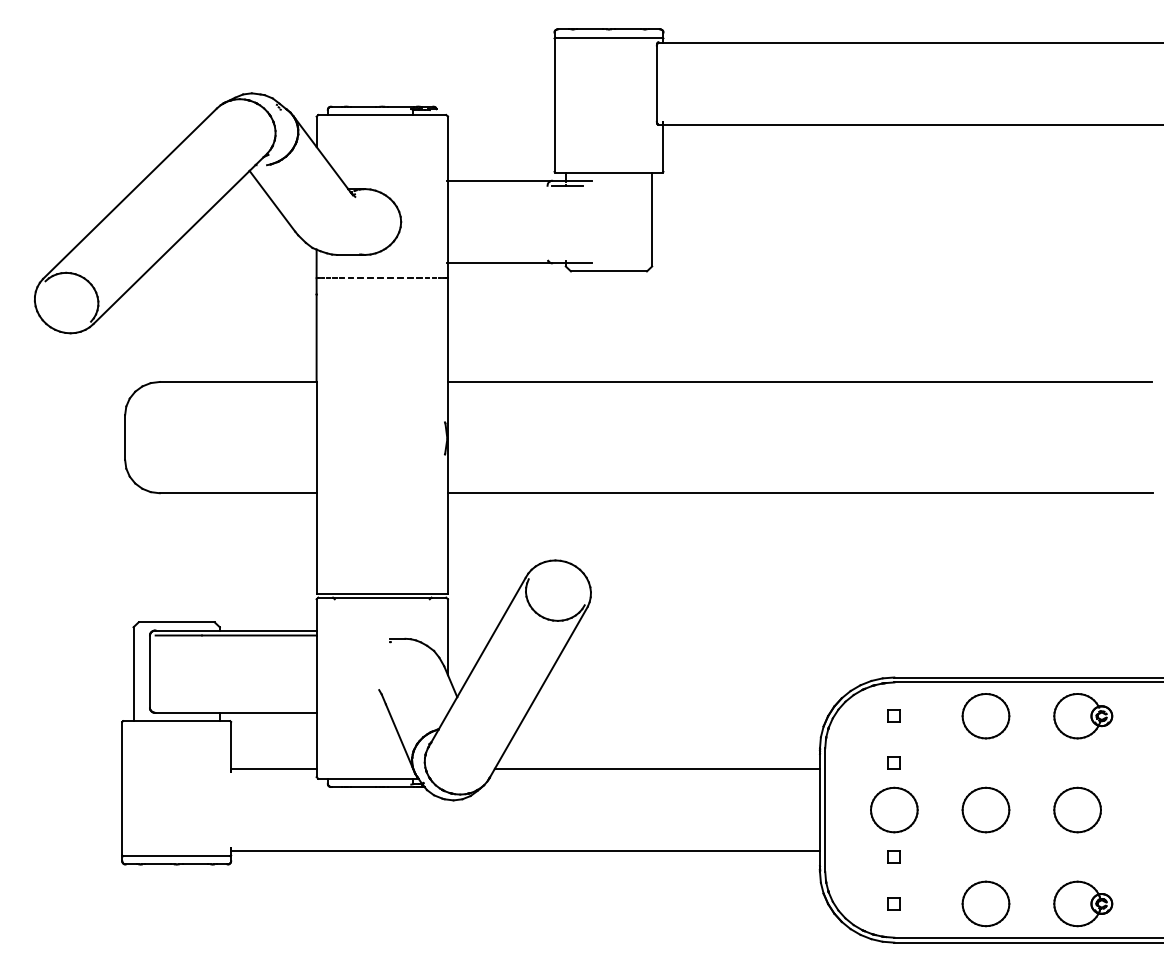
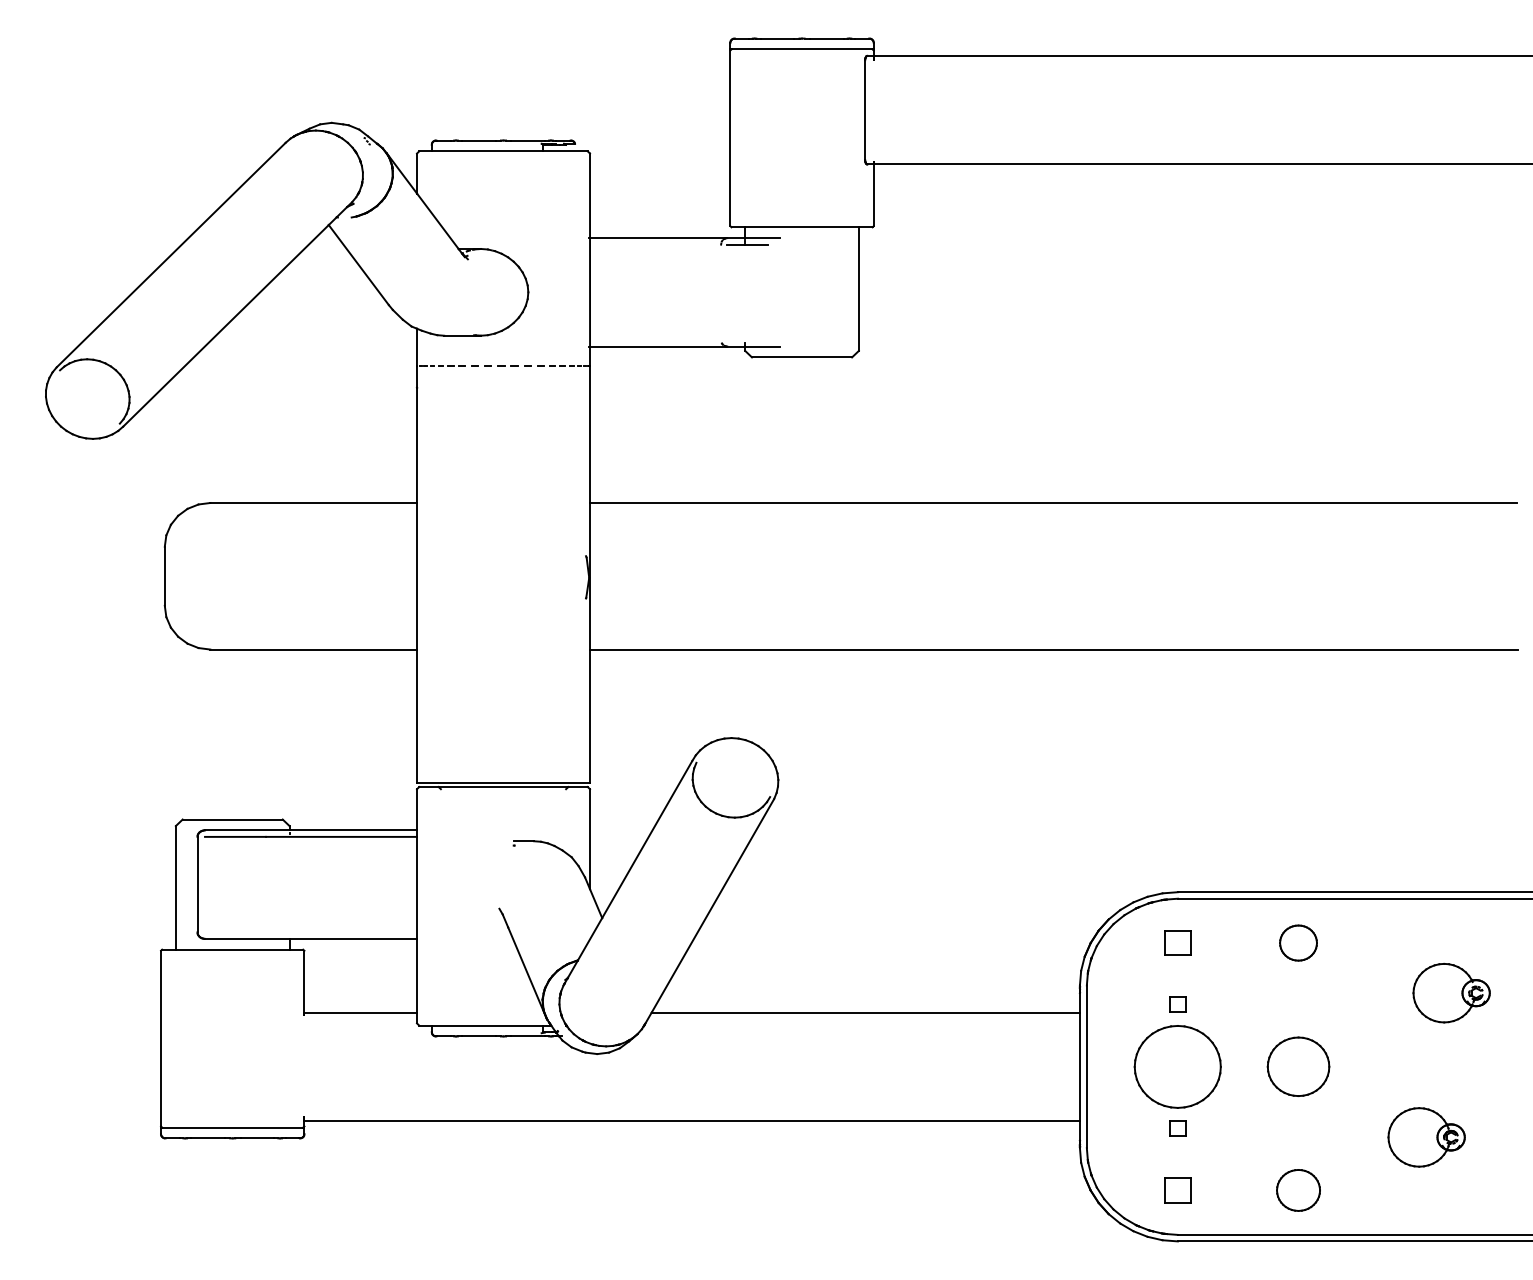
part: (985, 715) -> (1298, 942), size x0.6
part: (1083, 715) -> (1451, 992), moved
part: (894, 716) -> (1177, 943), size x1.6
part: (894, 809) -> (1177, 1066), size x1.4
part: (1077, 809) -> (1418, 1066), removed
part: (894, 903) -> (1177, 1190), size x1.6
part: (985, 903) -> (1298, 1190), size x0.7
part: (1083, 903) -> (1426, 1137), moved

